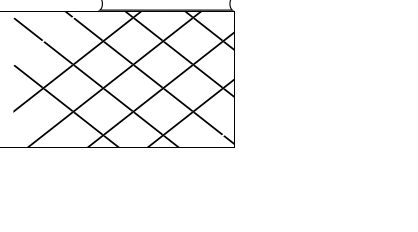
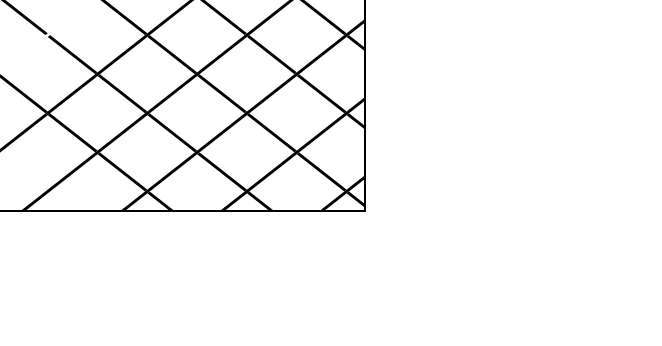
fill: (220, 136) -> (342, 193), added

